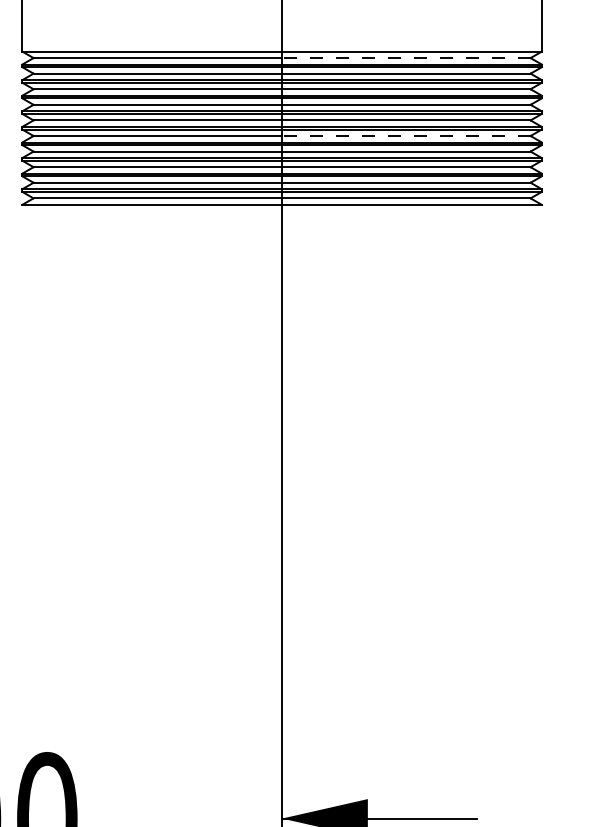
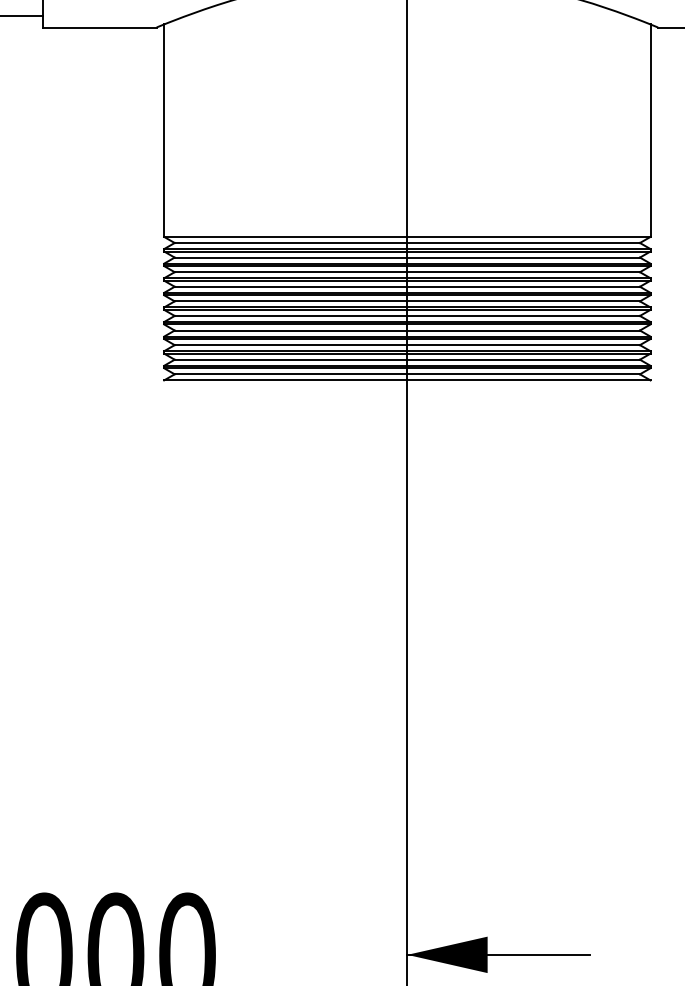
line: (406, 58) -> (523, 243), dashed -> solid
line: (406, 135) -> (523, 315), dashed -> solid

